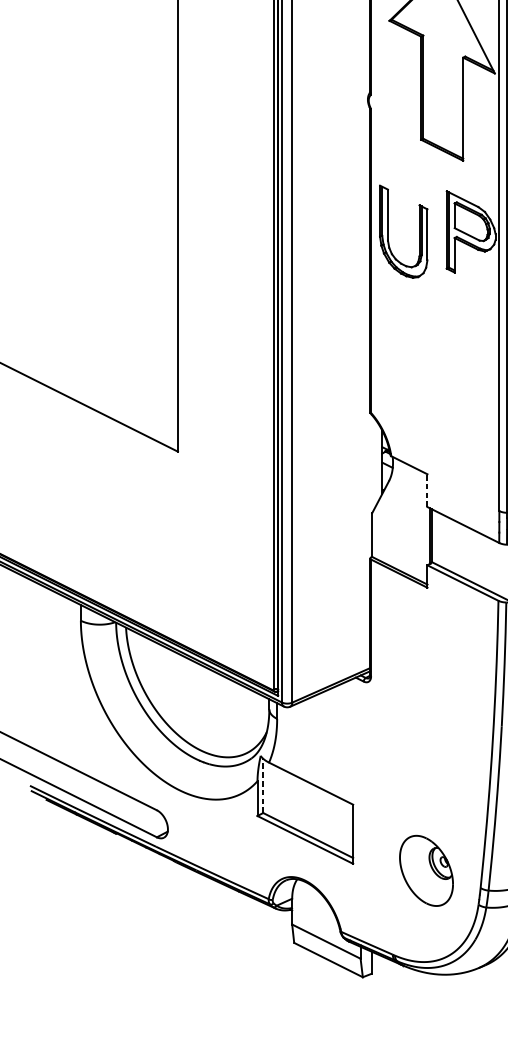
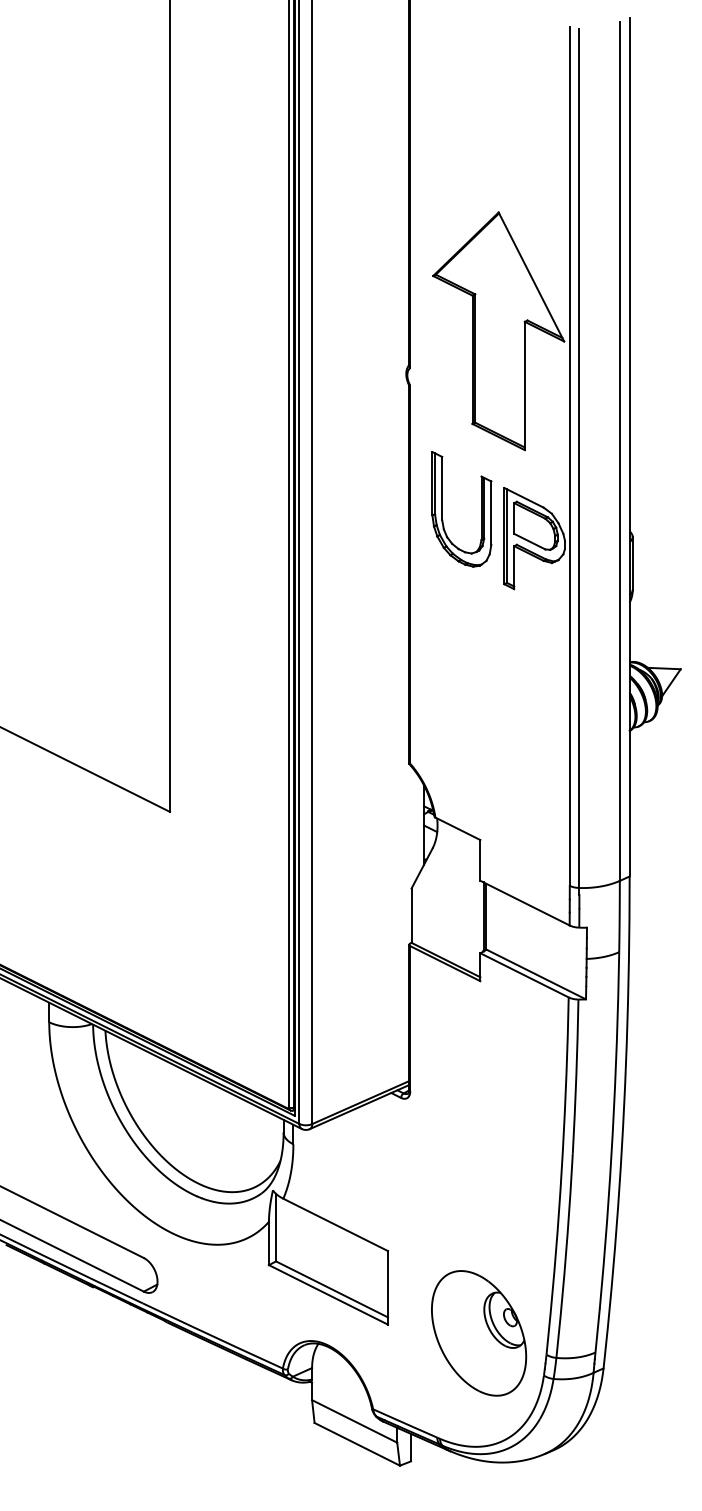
part: (388, 231) -> (442, 509), moved
line: (427, 489) -> (480, 859), dashed -> solid
line: (263, 785) -> (276, 1227), dashed -> solid
part: (426, 870) -> (479, 1333), size x1.43

